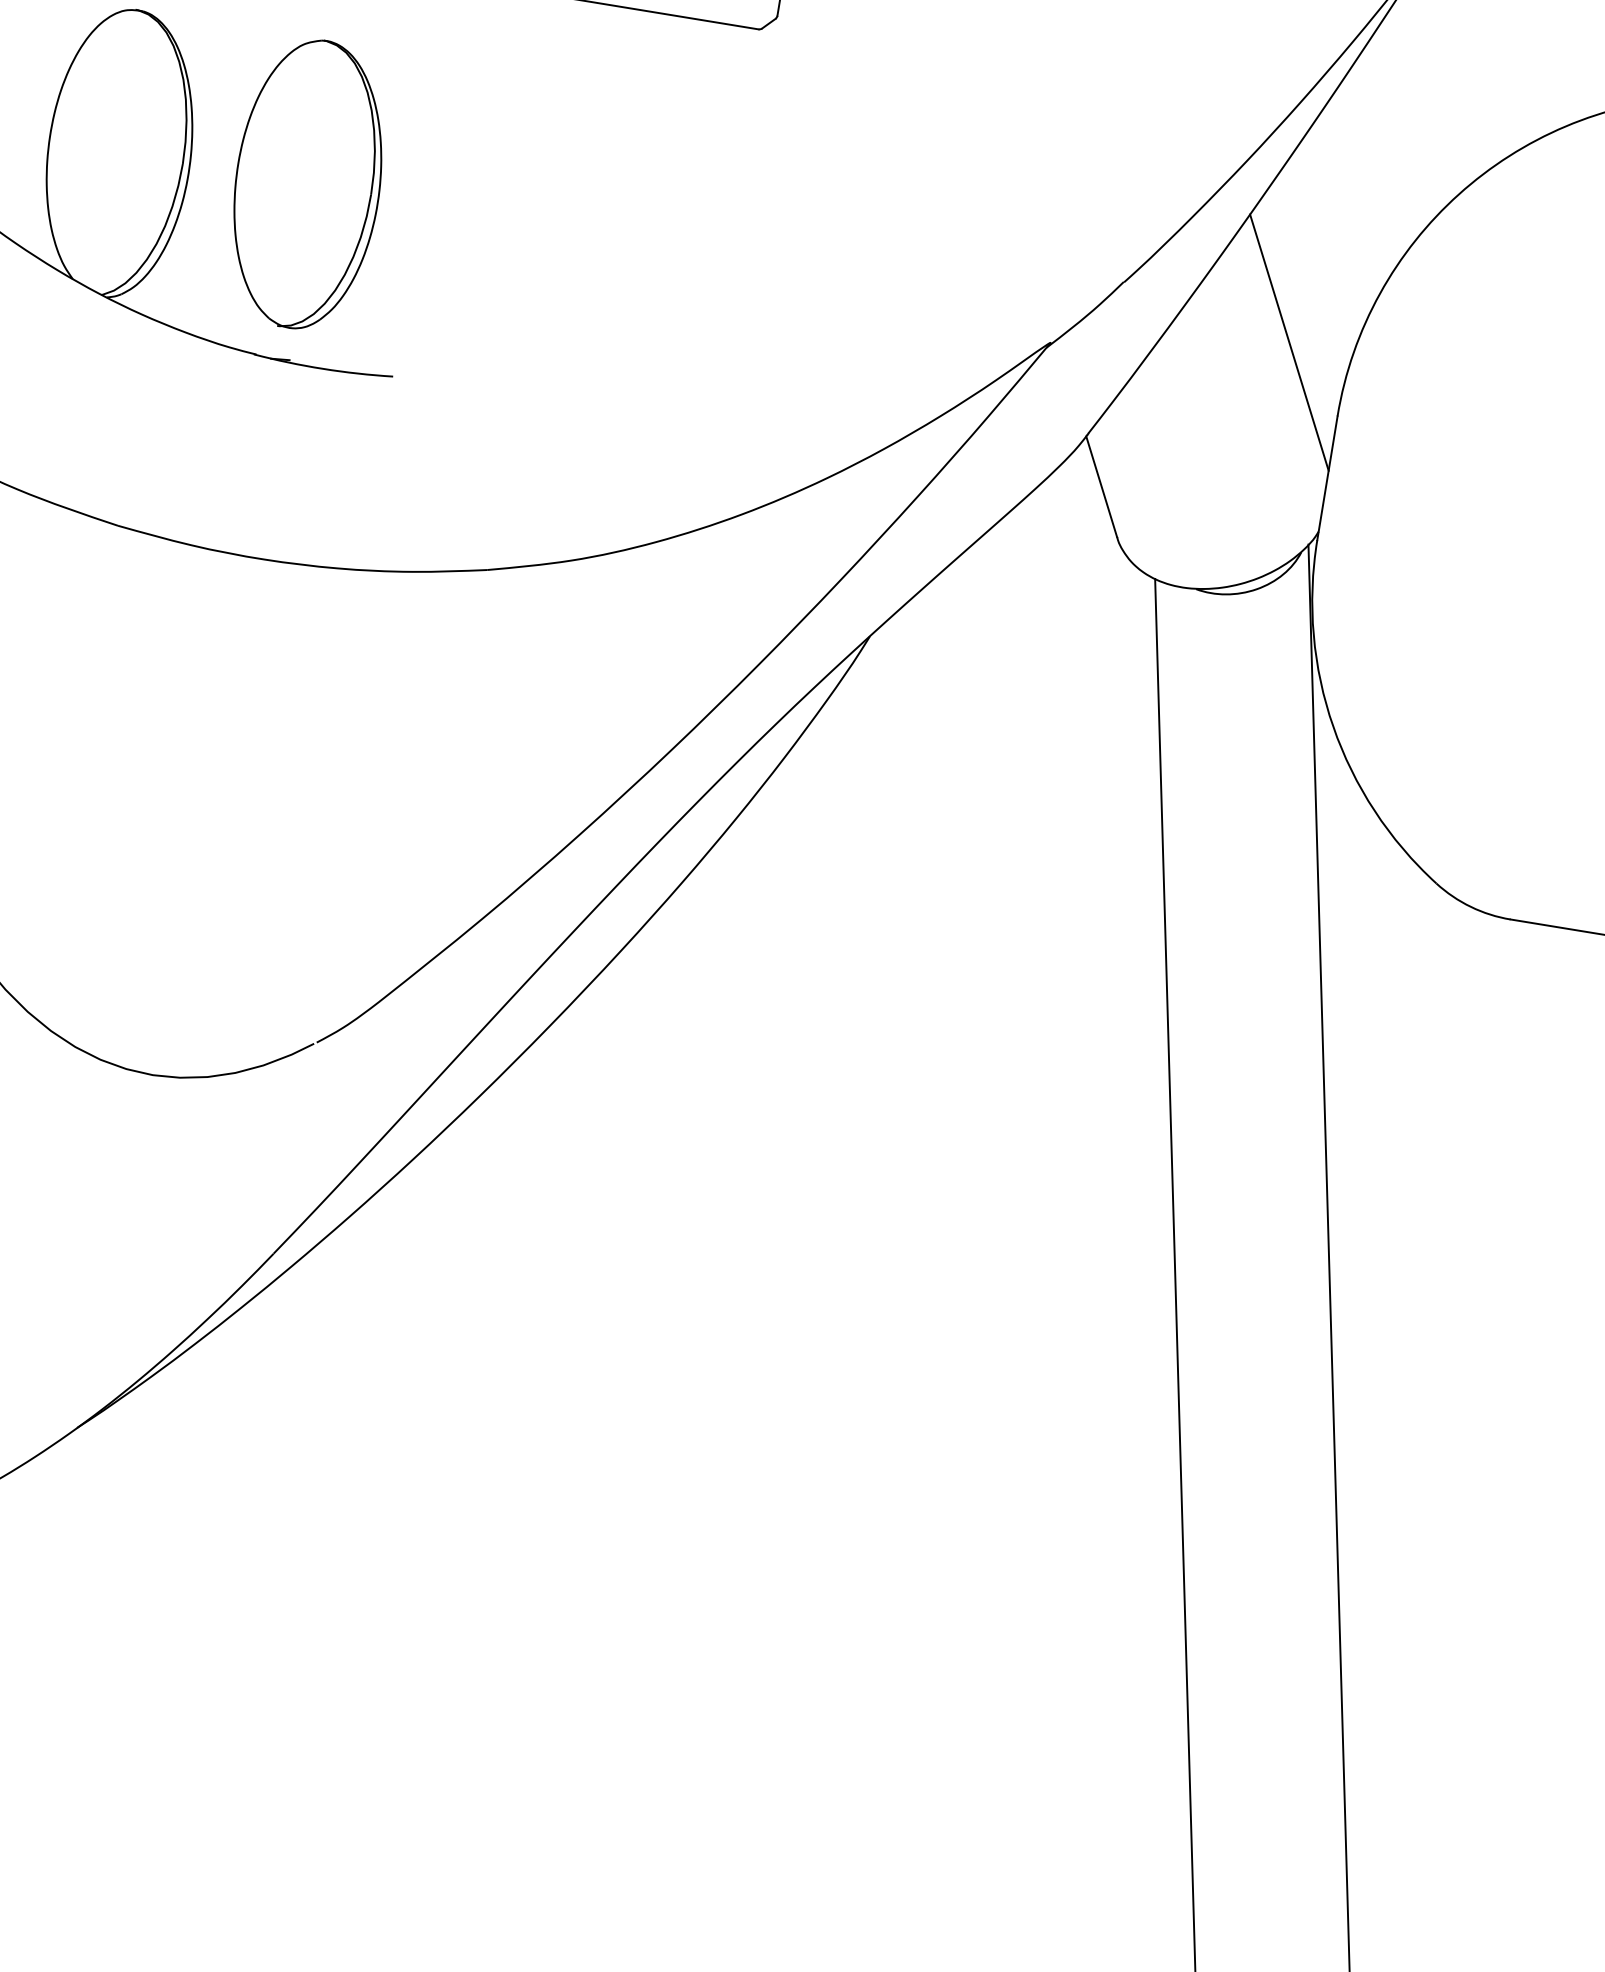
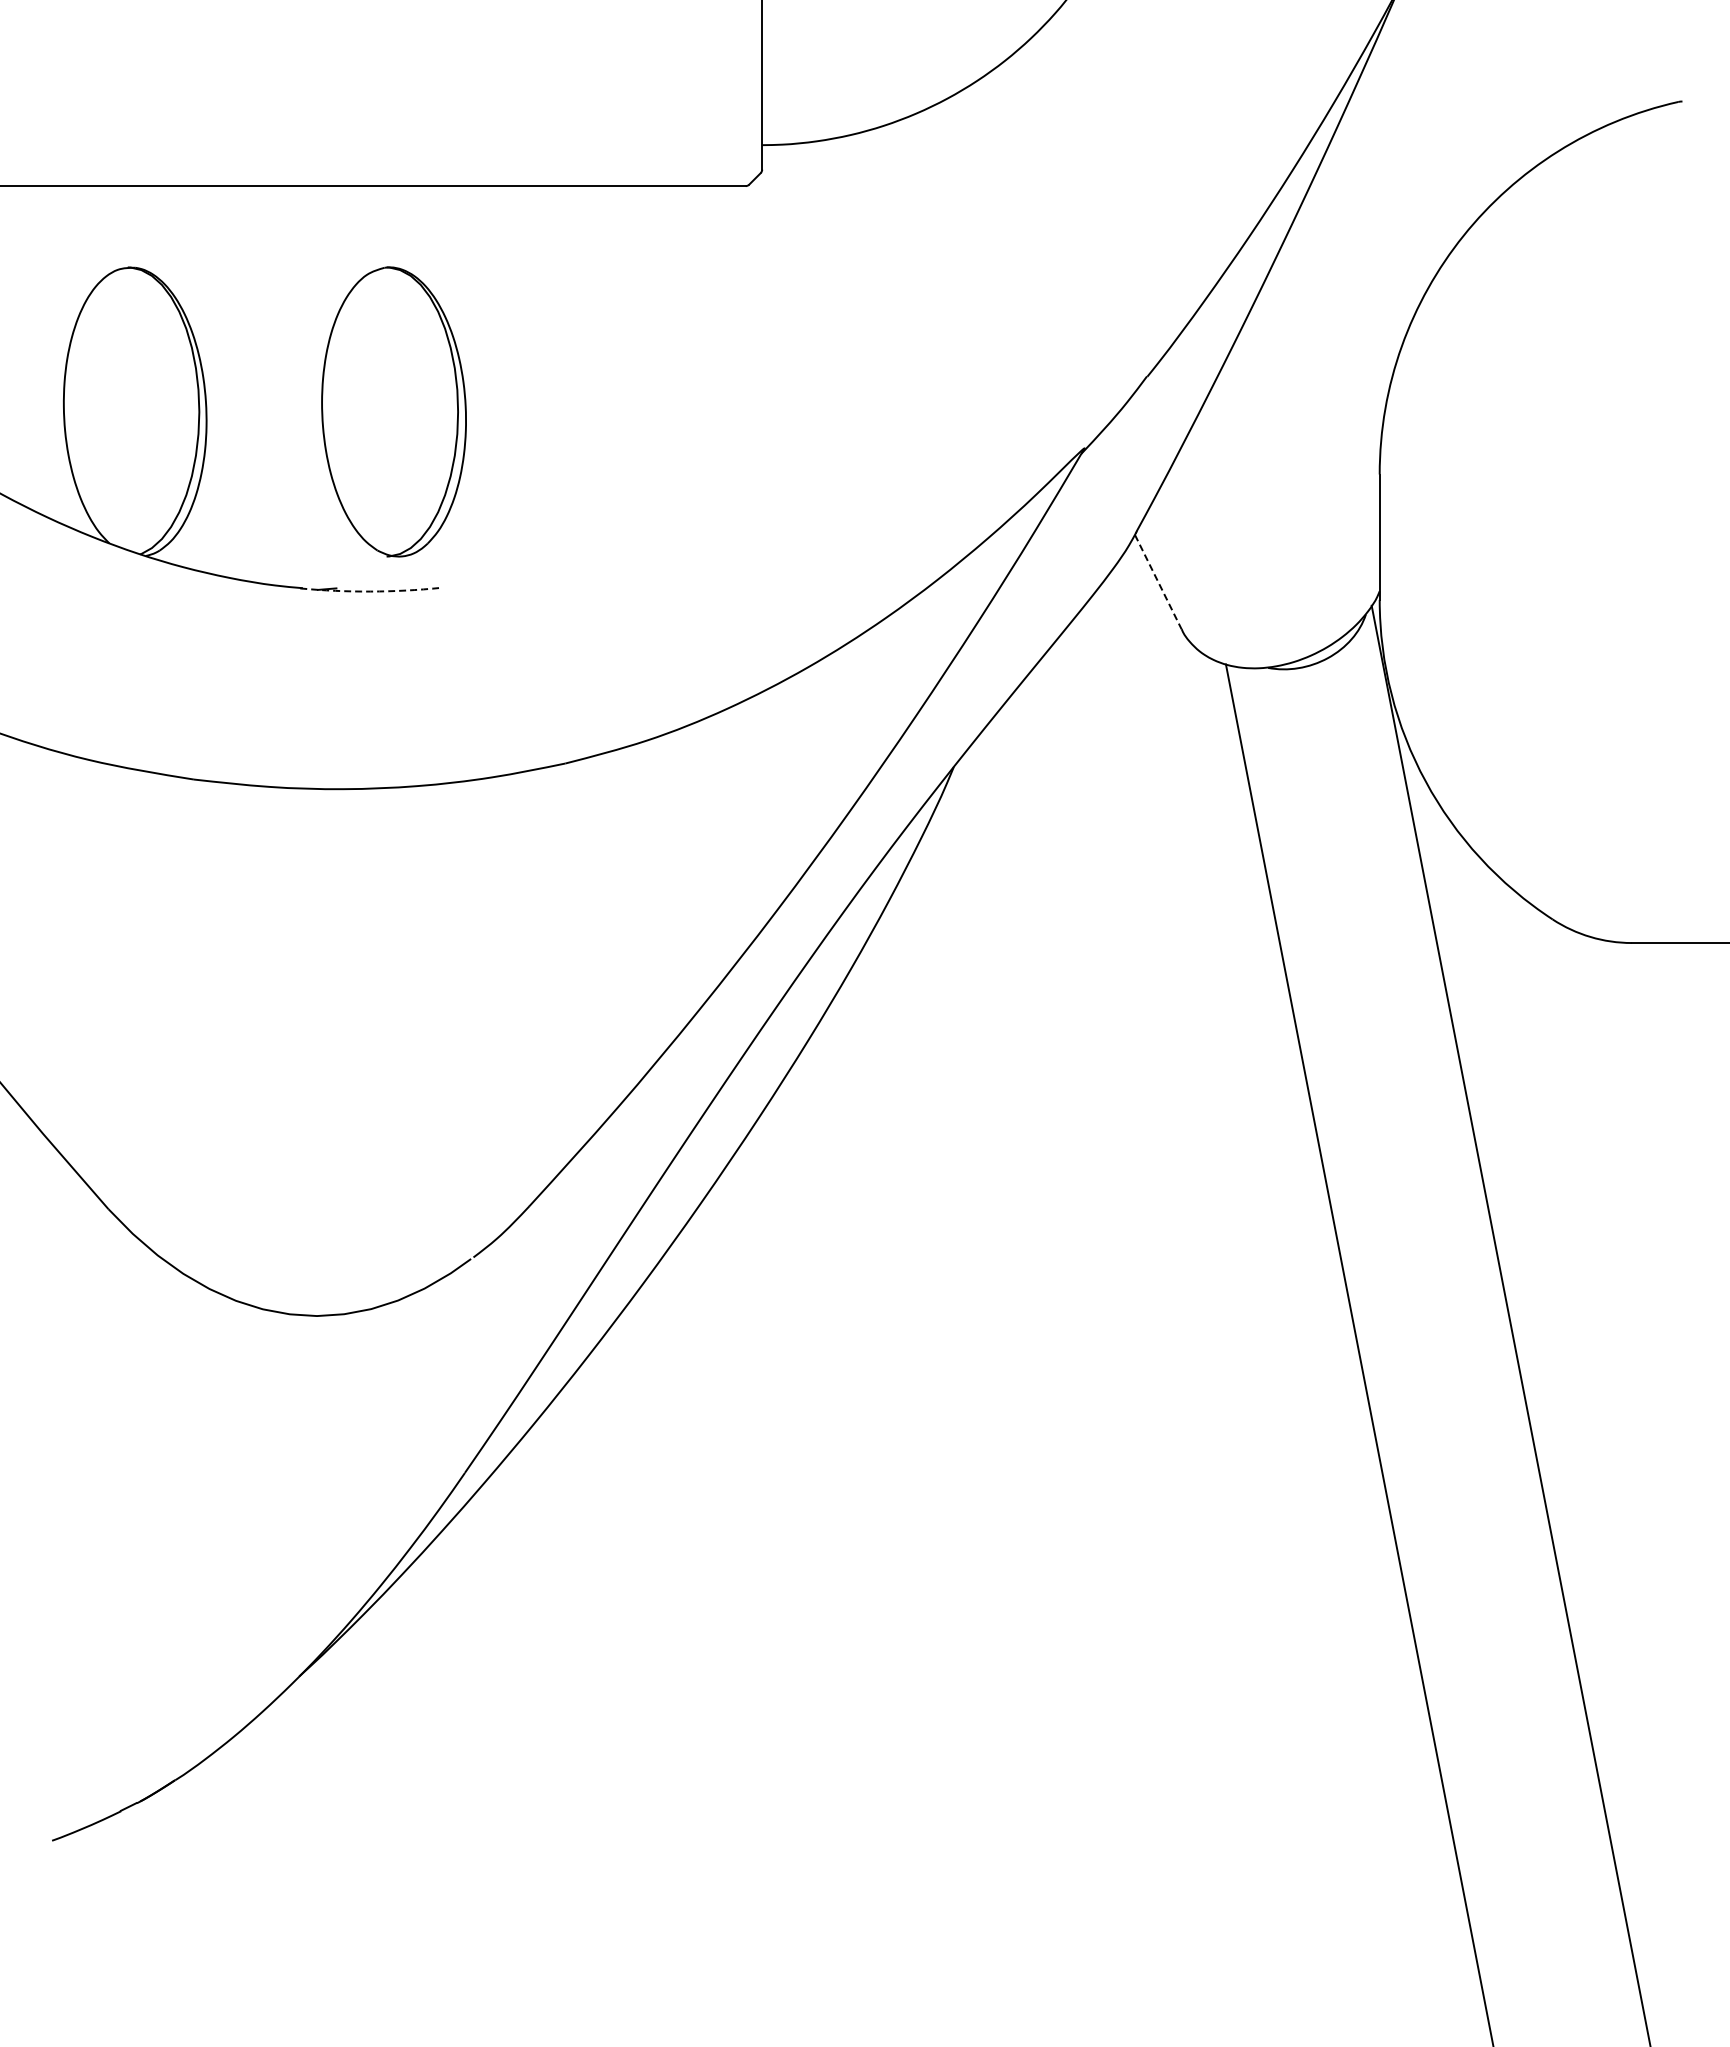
part: (307, 183) -> (393, 411), moved
line: (1288, 342) -> (1319, 409), removed
arc: (322, 368) -> (370, 591), solid -> dashed
line: (1101, 487) -> (1158, 582), solid -> dashed

